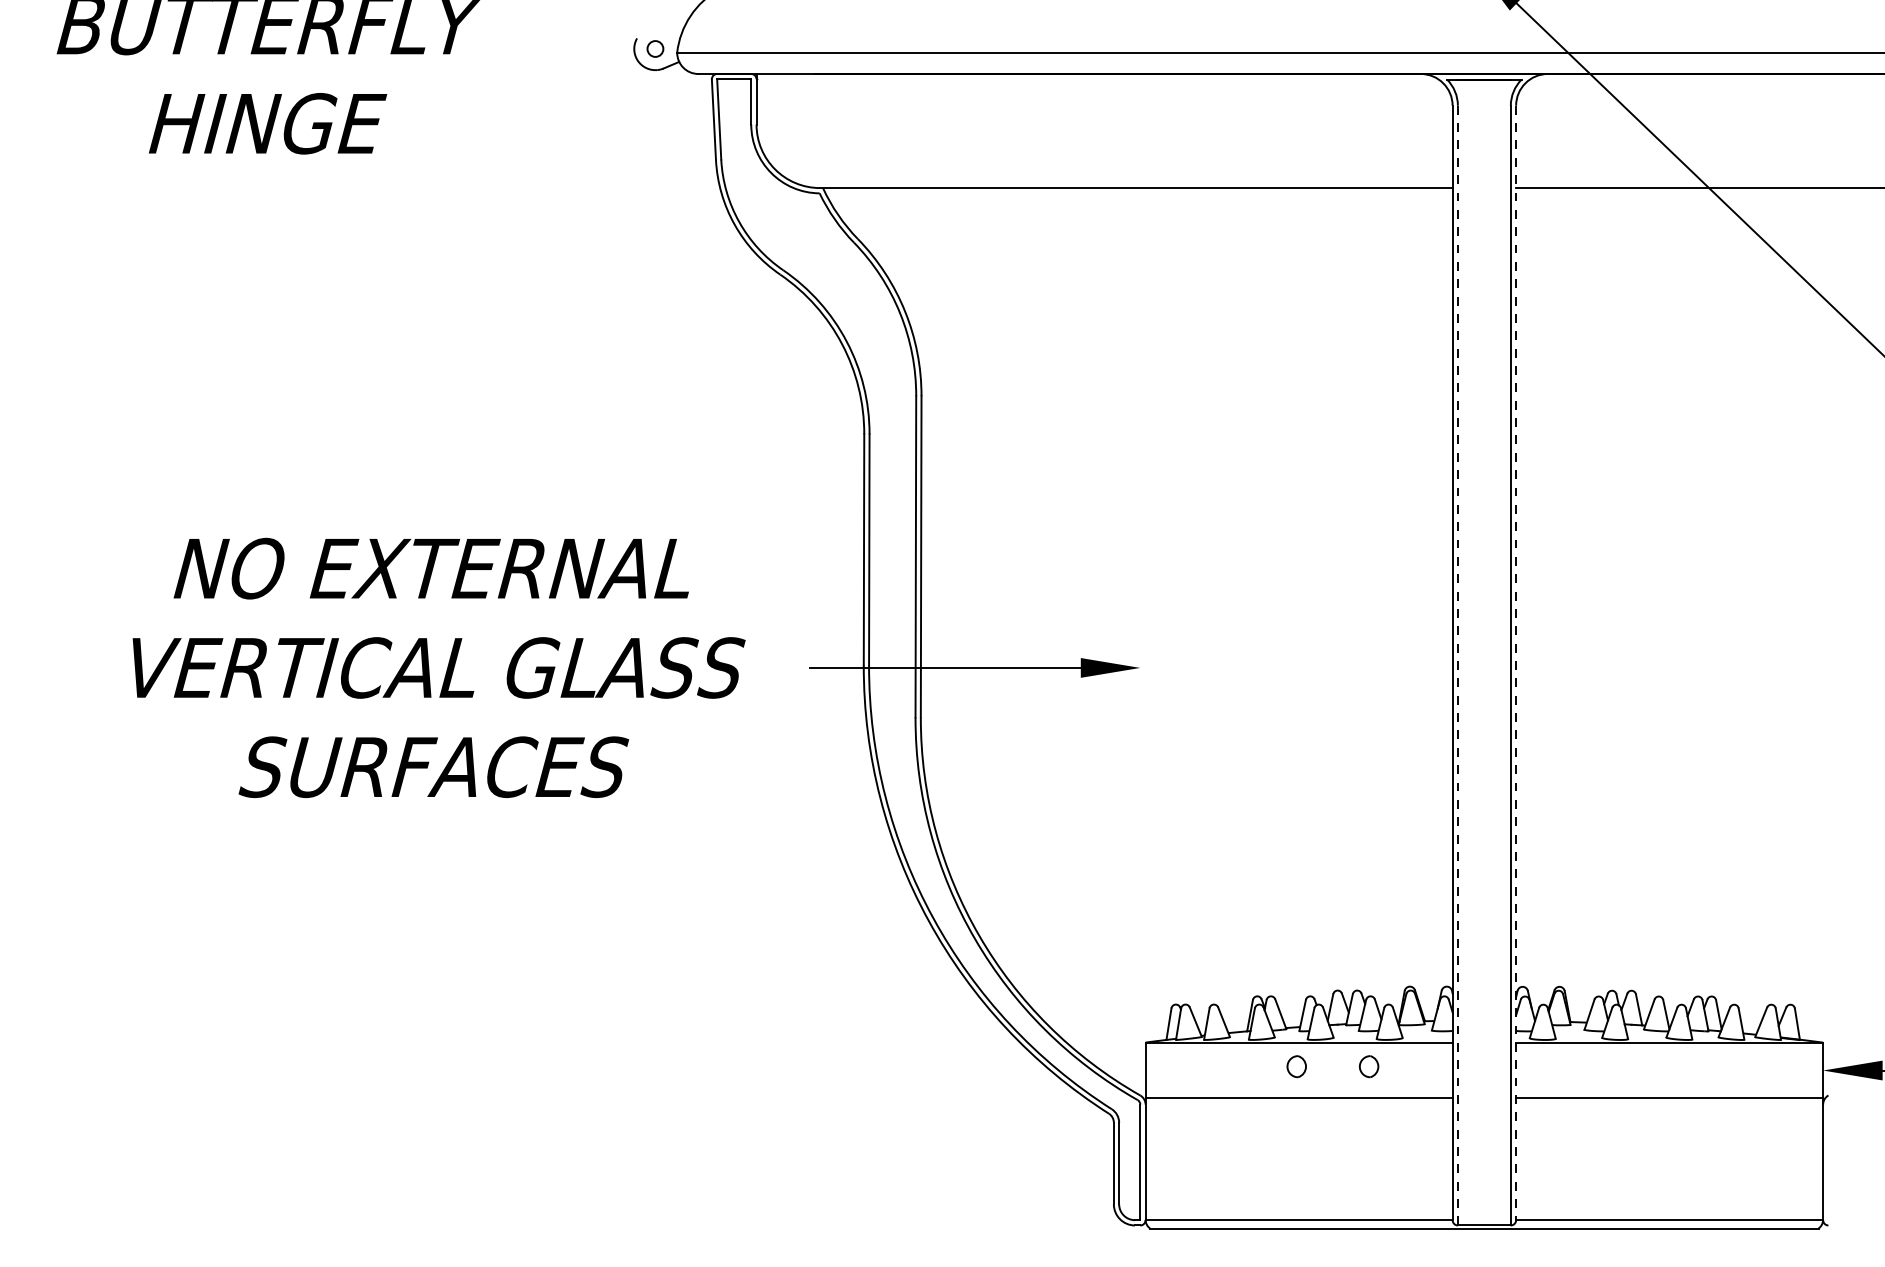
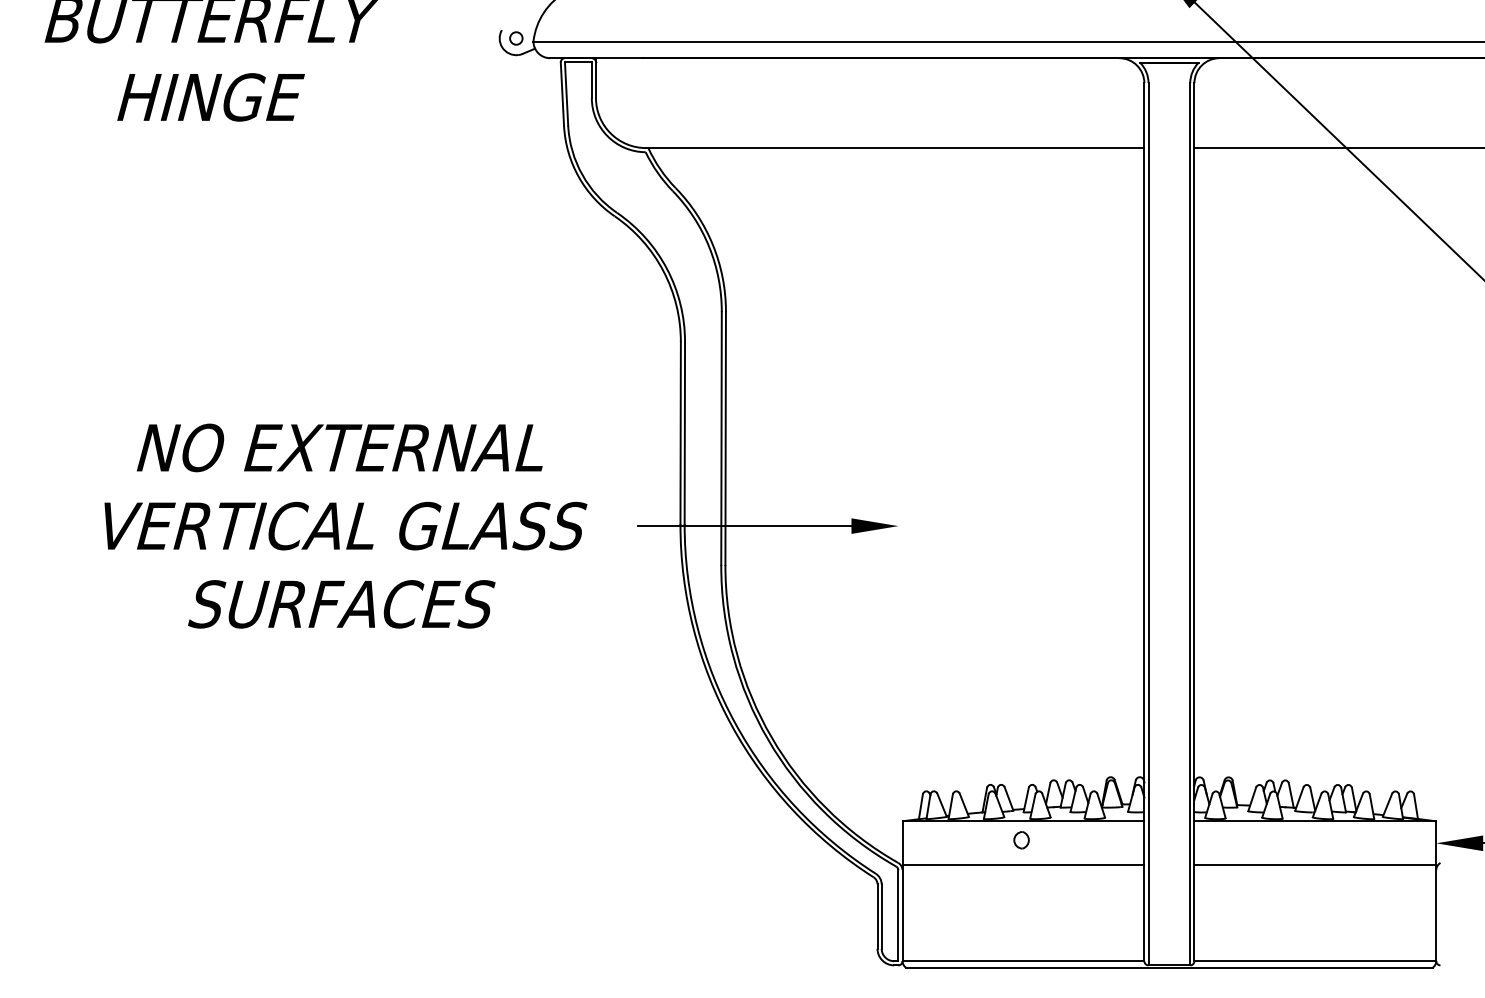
line: (1516, 663) -> (1194, 522), dashed -> solid
line: (1457, 665) -> (1148, 524), dashed -> solid
part: (1368, 1066) -> (1078, 840), removed

